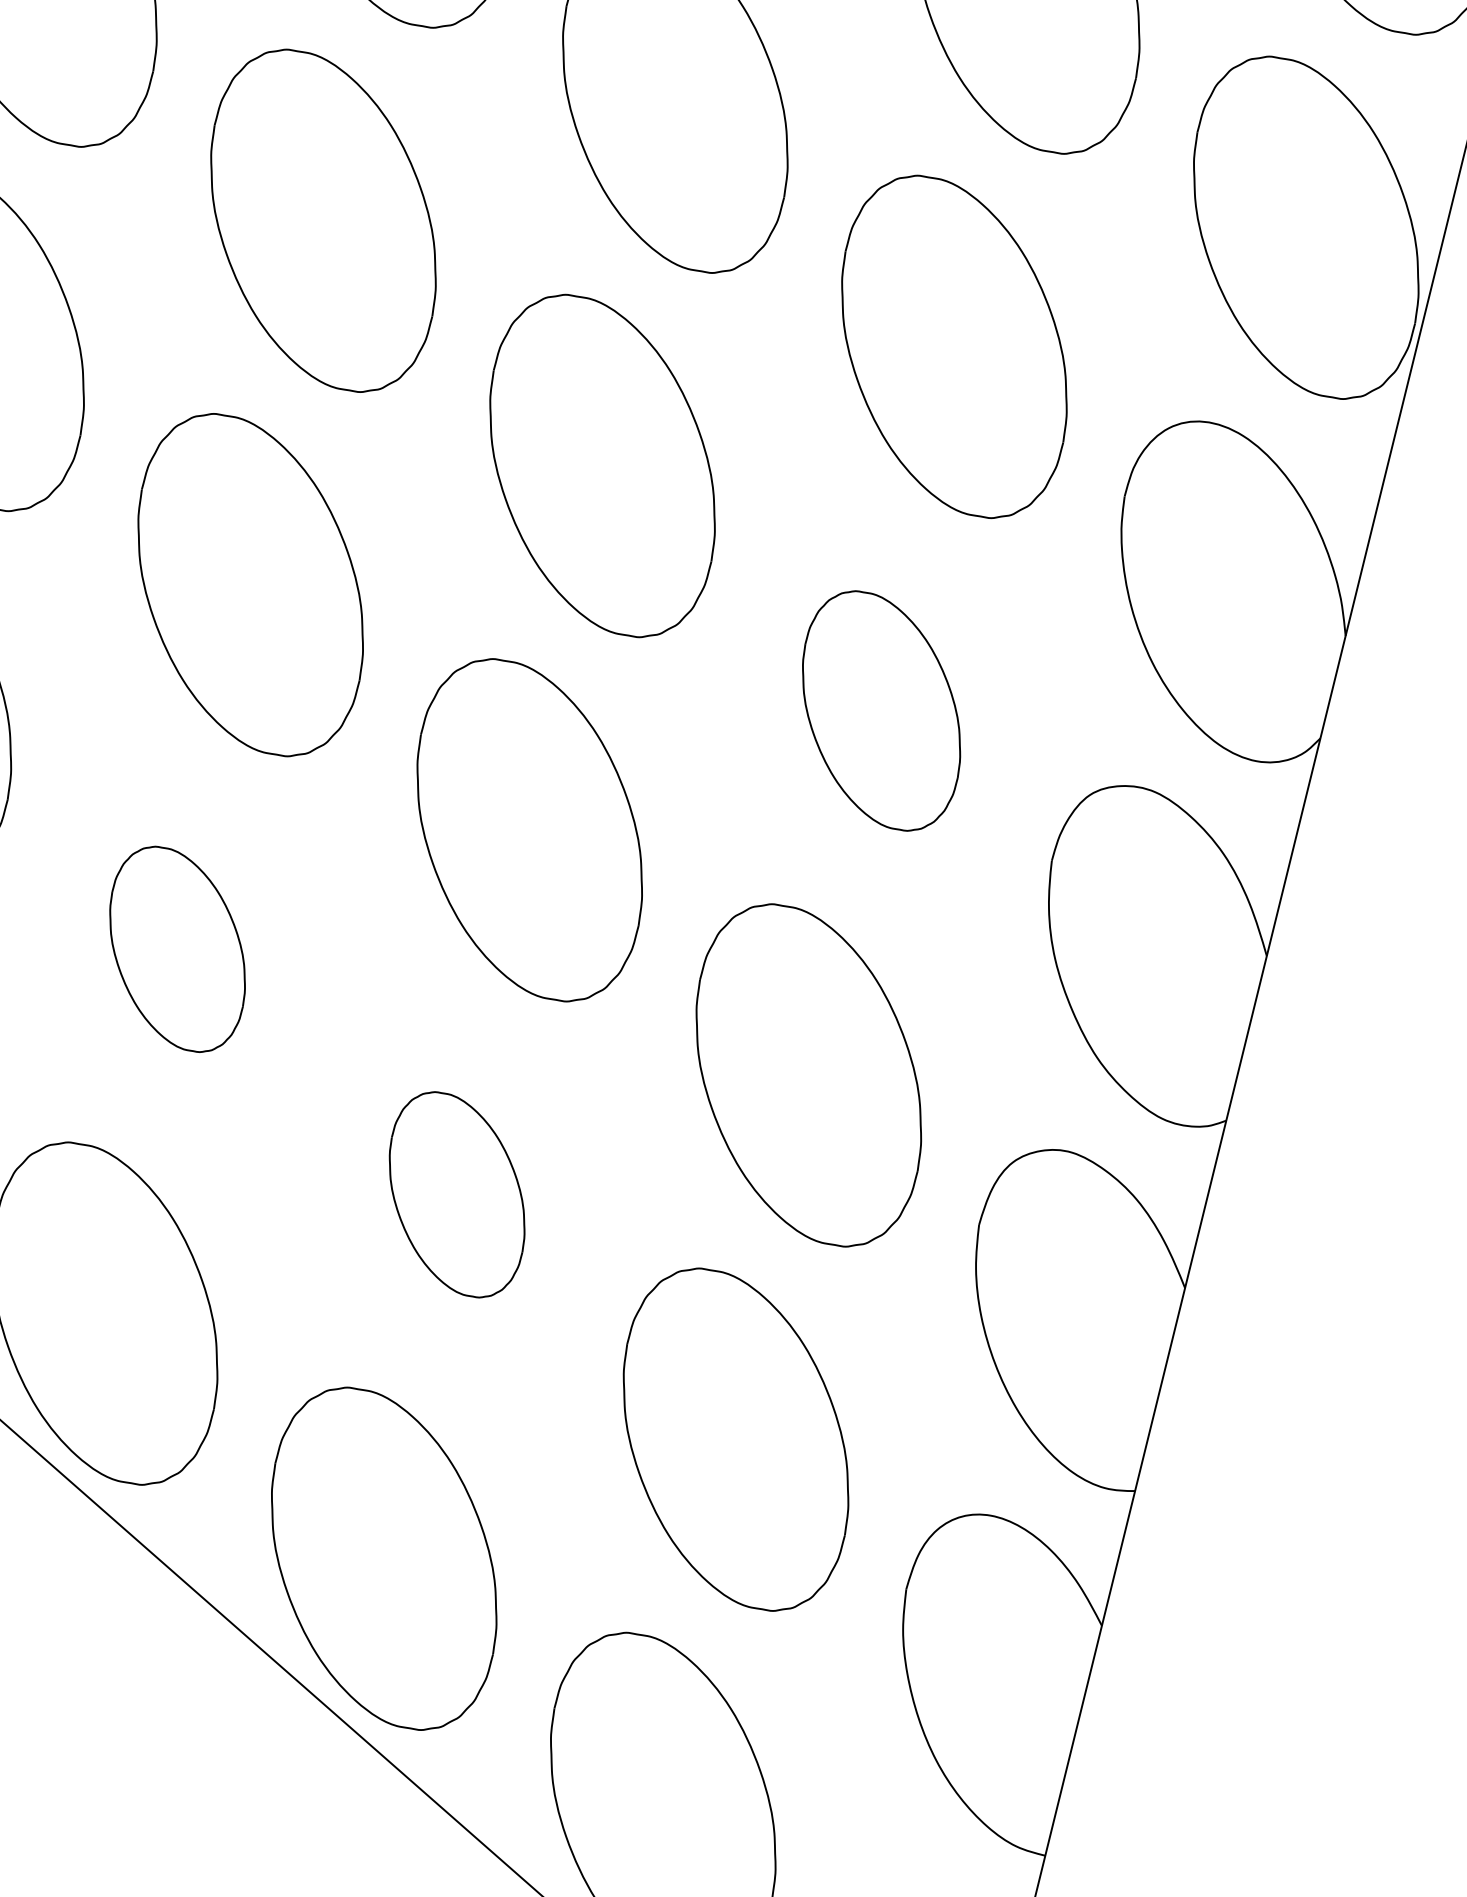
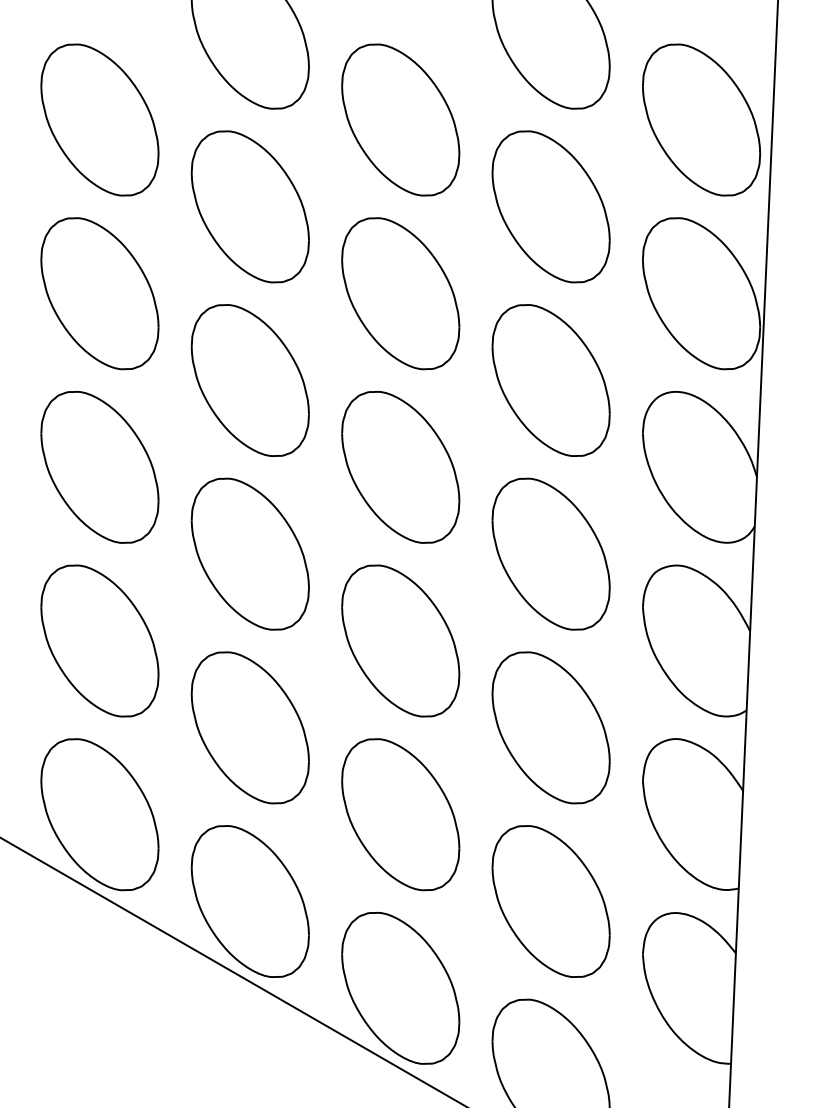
part: (880, 709) -> (550, 553), size x1.43
part: (176, 948) -> (249, 727), size x1.67
part: (456, 1193) -> (400, 814), size x1.67

